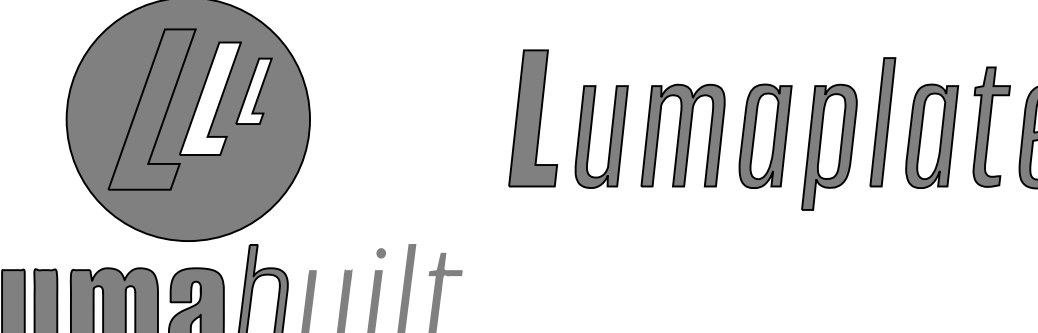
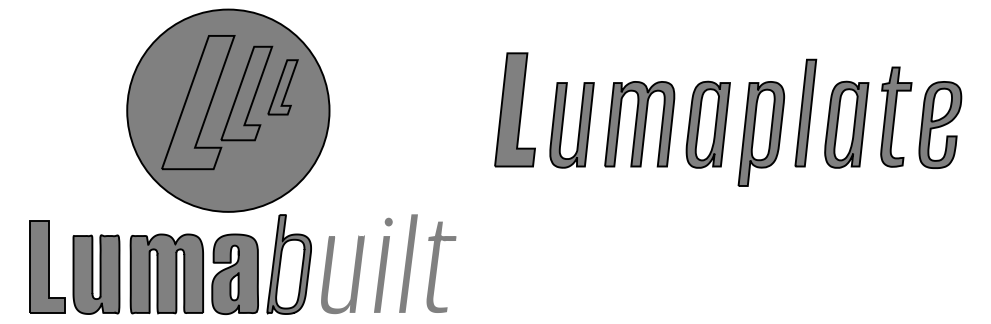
fill: (253, 91) -> (282, 87), added
fill: (210, 98) -> (246, 93), added

